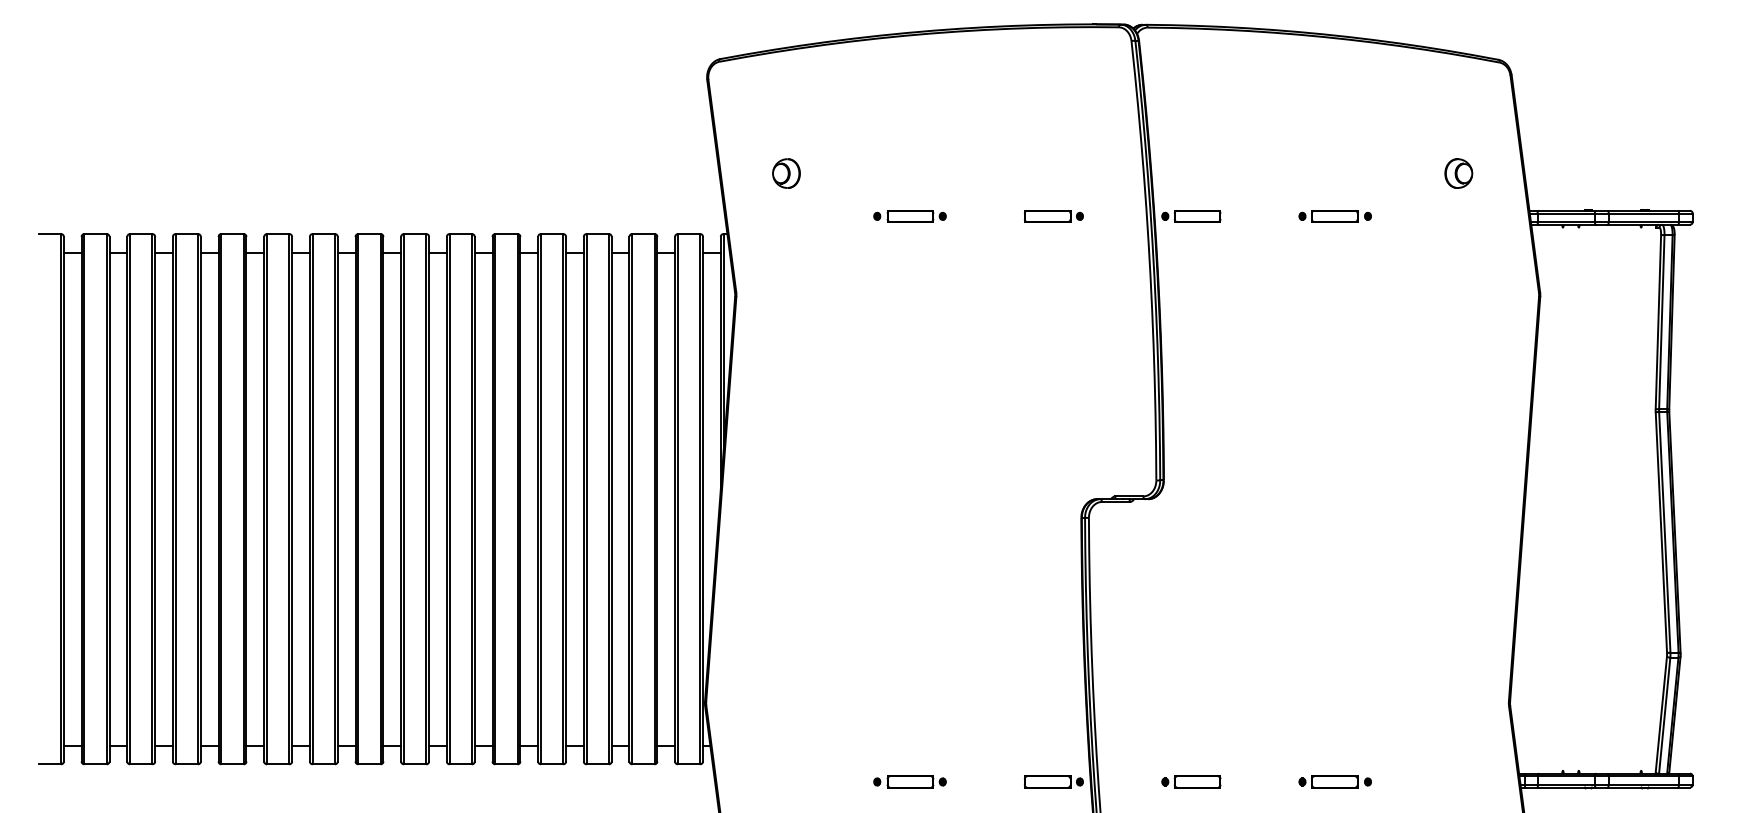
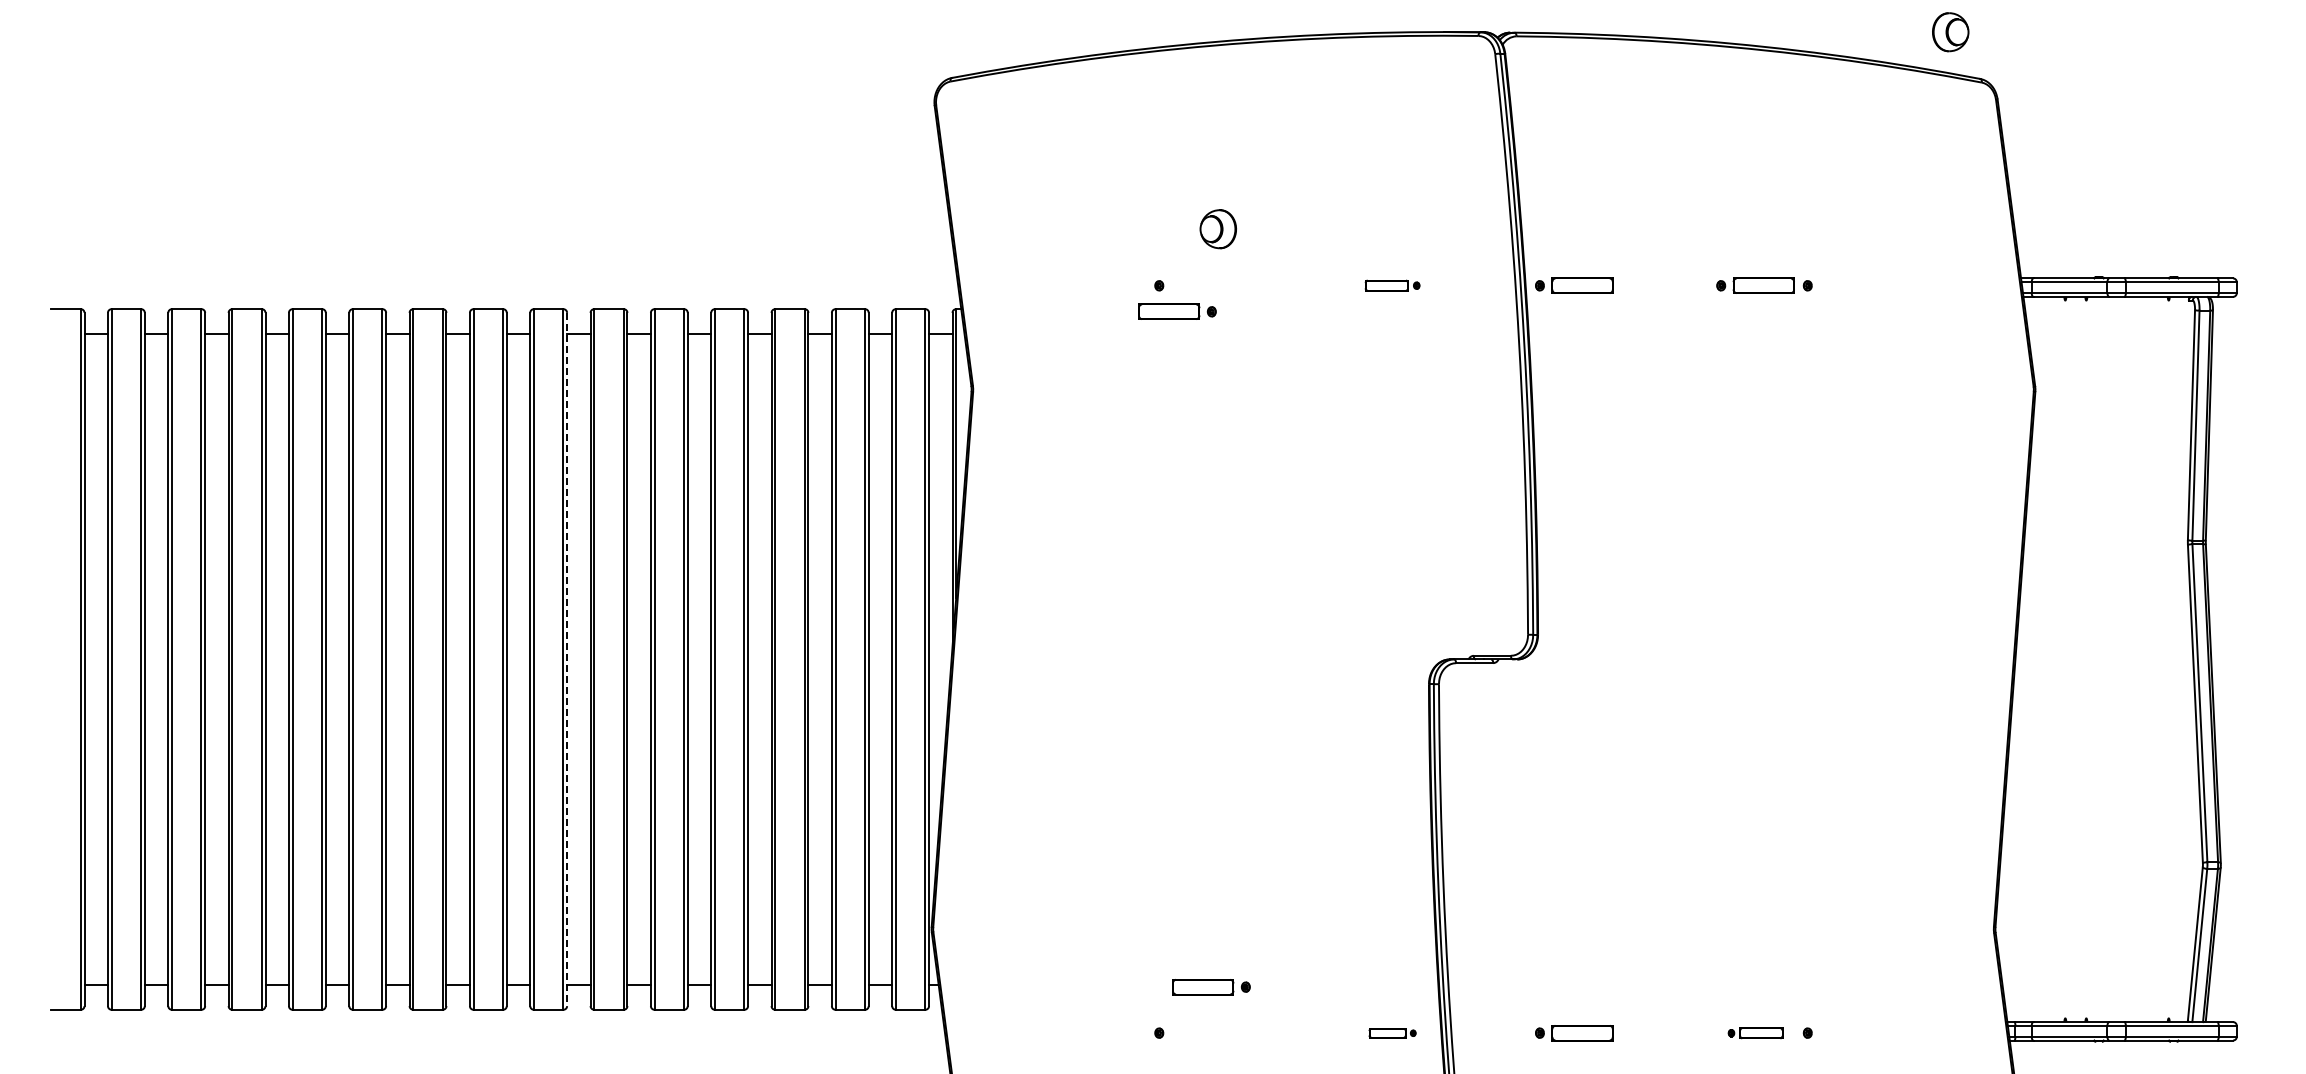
part: (785, 173) -> (1217, 229), moved
part: (1458, 173) -> (1950, 32), moved
part: (916, 216) -> (1177, 311), moved
part: (1053, 216) -> (1392, 285), size x0.7
line: (429, 499) -> (567, 659), solid -> dashed
part: (916, 782) -> (1211, 987), moved
part: (1053, 782) -> (1392, 1033), size x0.6
part: (1328, 782) -> (1755, 1033), size x0.7

